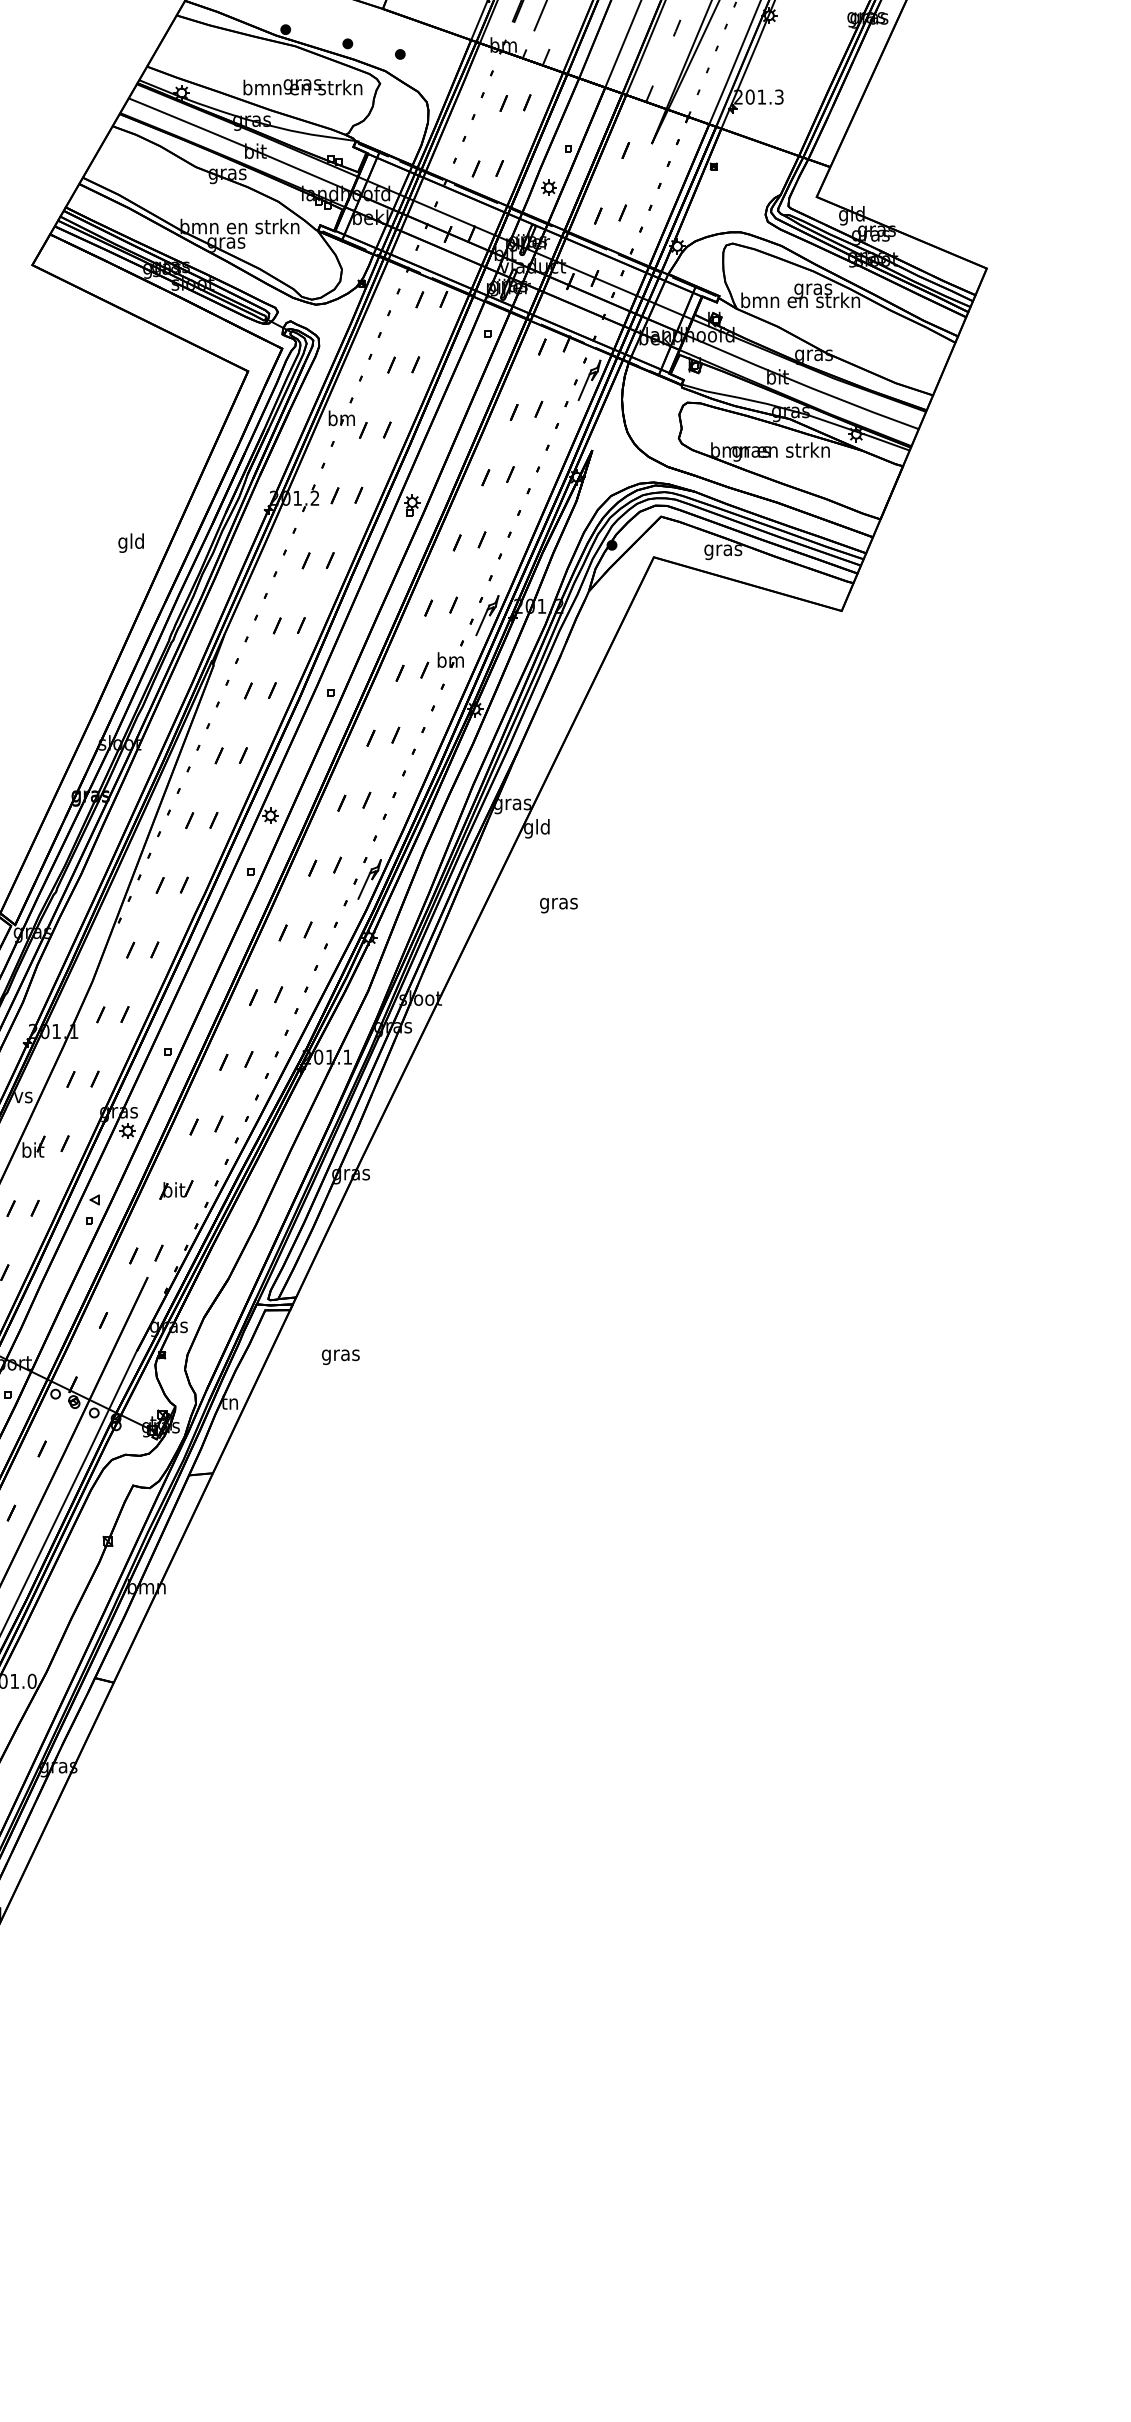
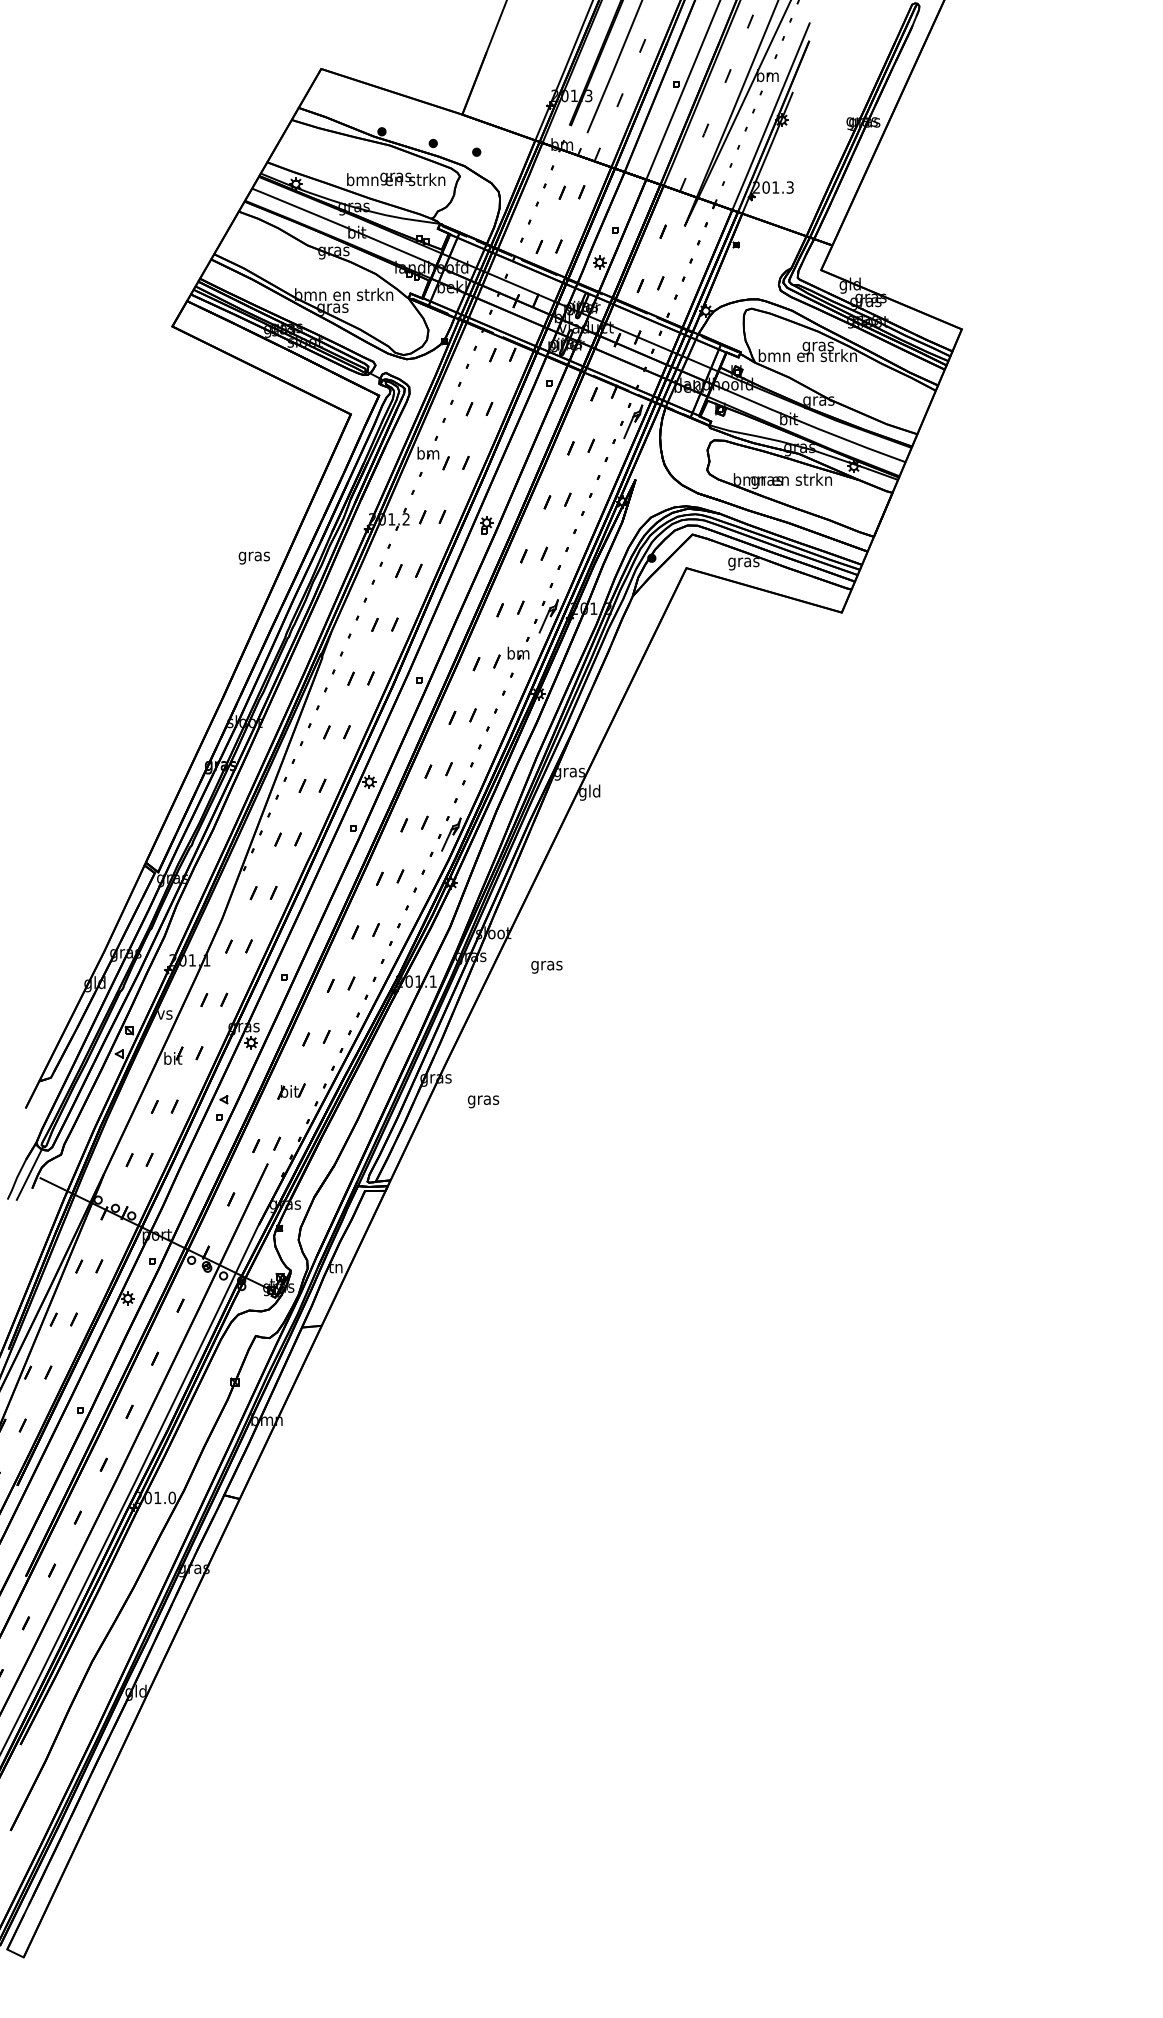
text: (130, 543) -> (253, 556), gld -> gras
text: (558, 905) -> (546, 967), moved
text: (340, 1356) -> (483, 1101), moved

